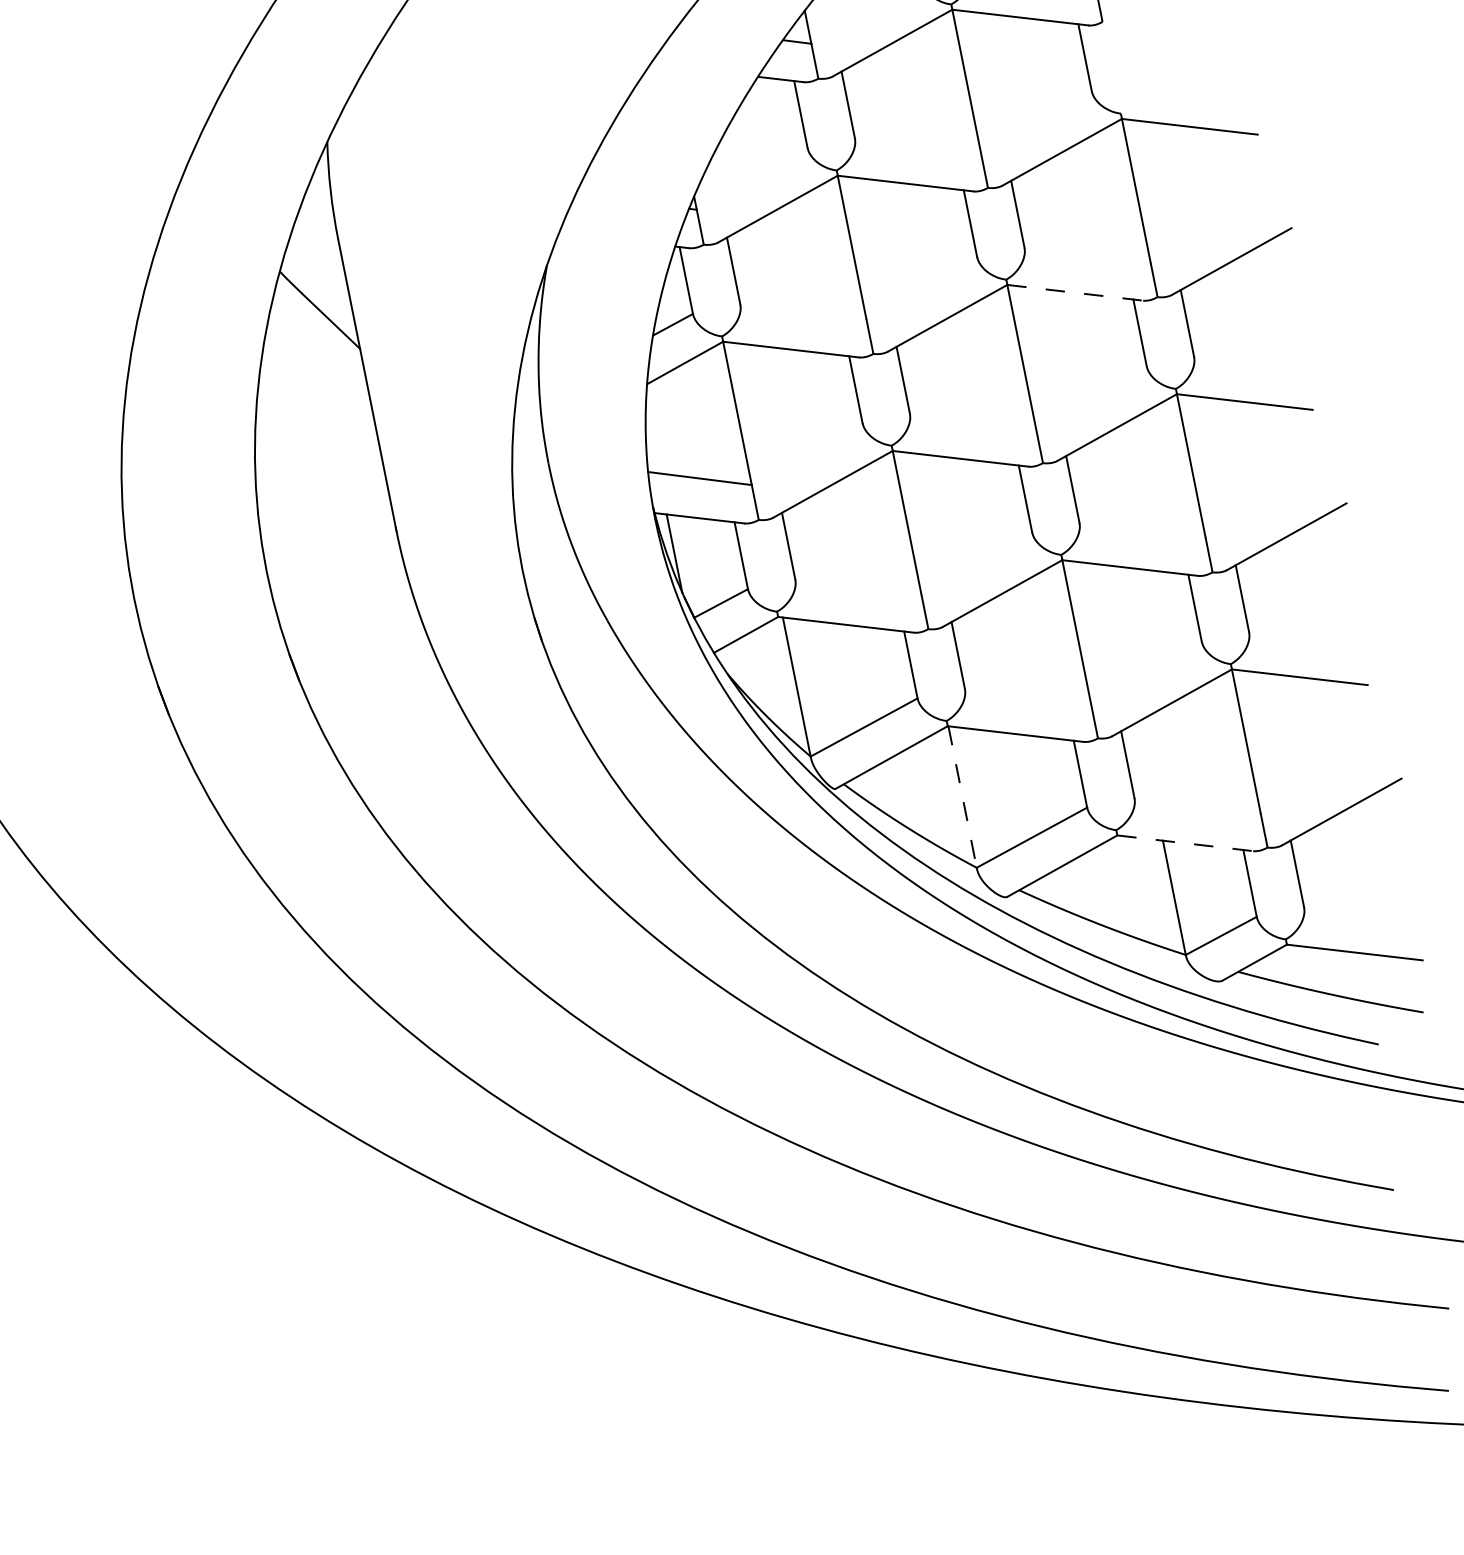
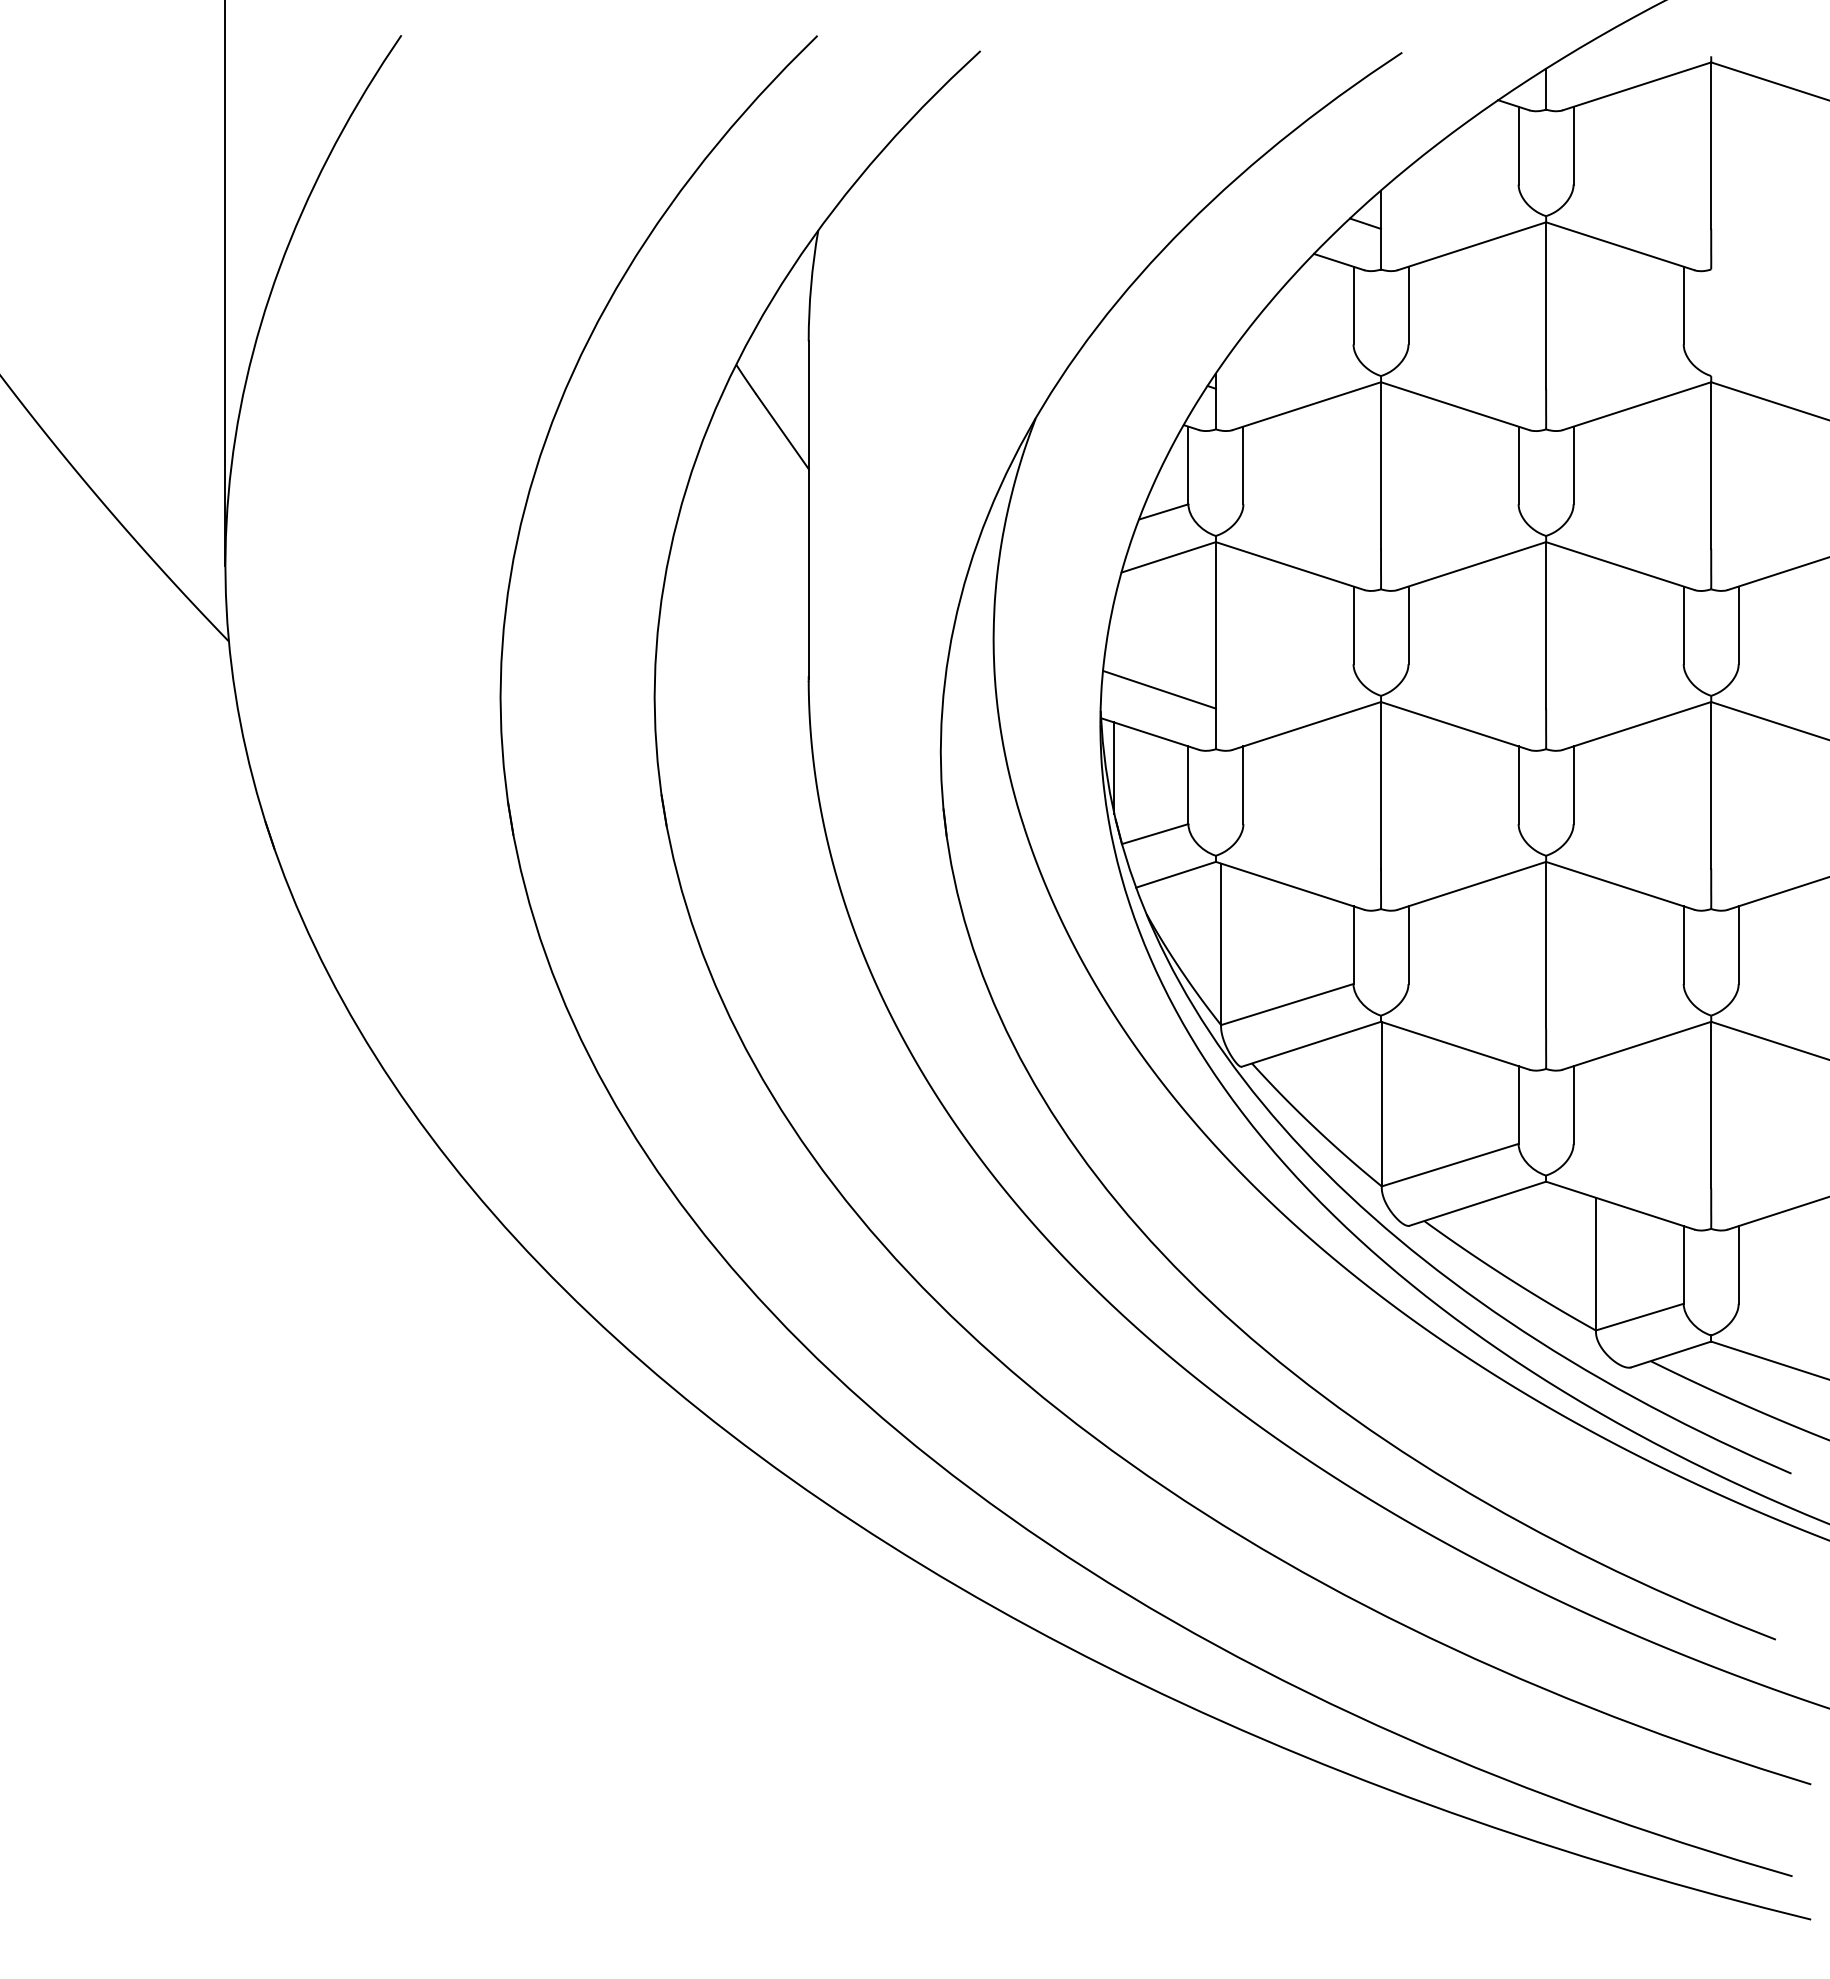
line: (1075, 293) -> (1620, 566), dashed -> solid
line: (962, 797) -> (1381, 1104), dashed -> solid
line: (1185, 843) -> (1620, 1205), dashed -> solid

